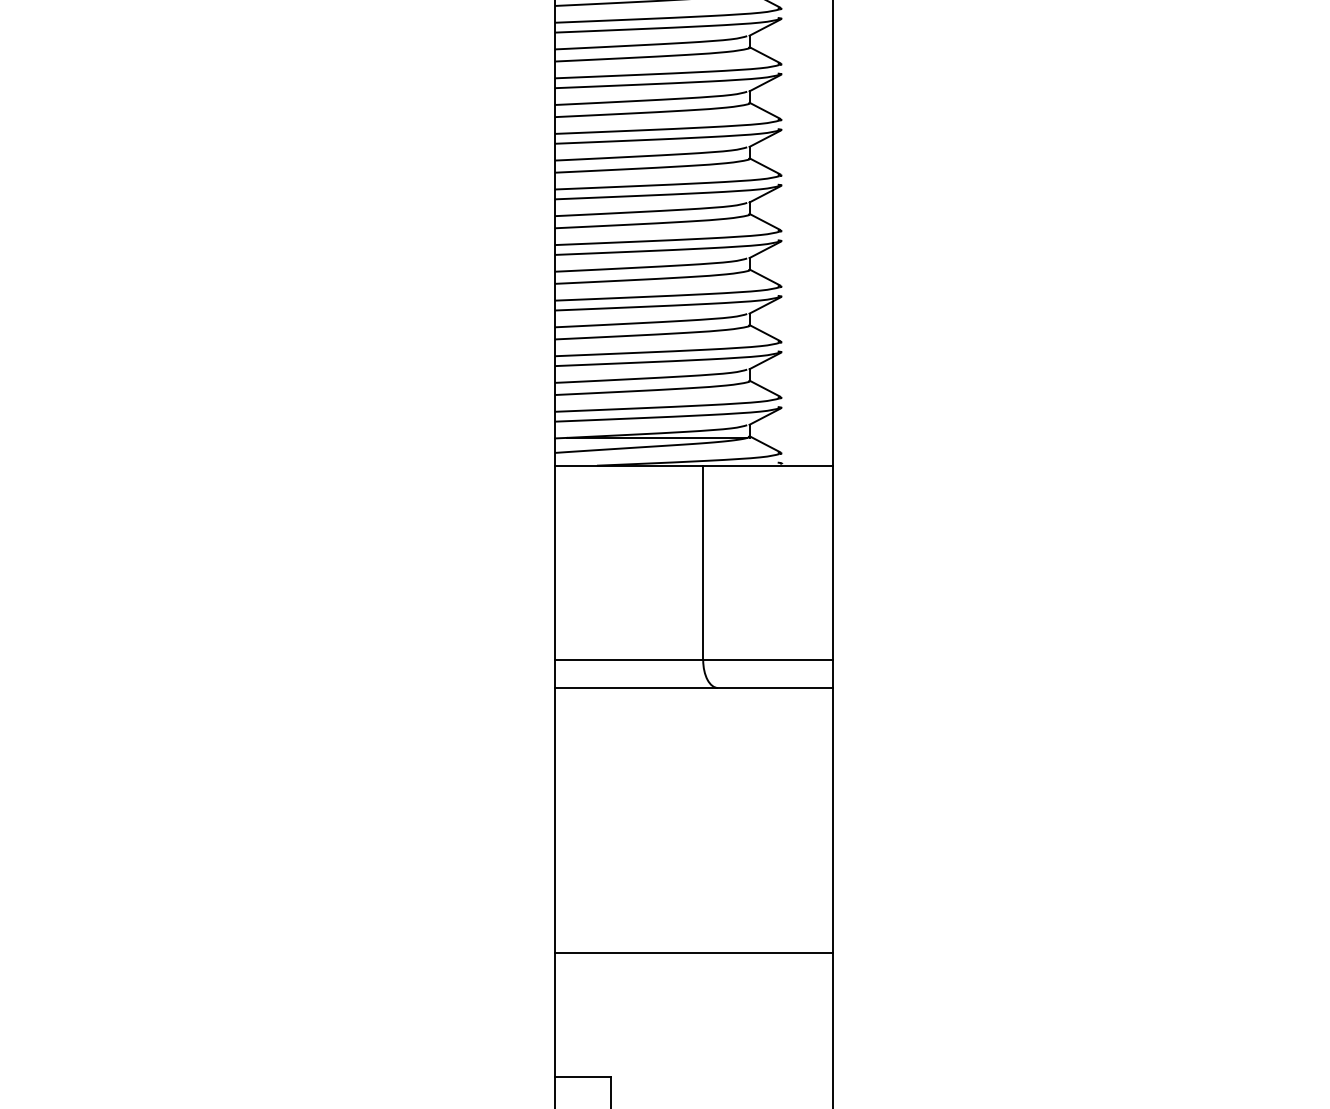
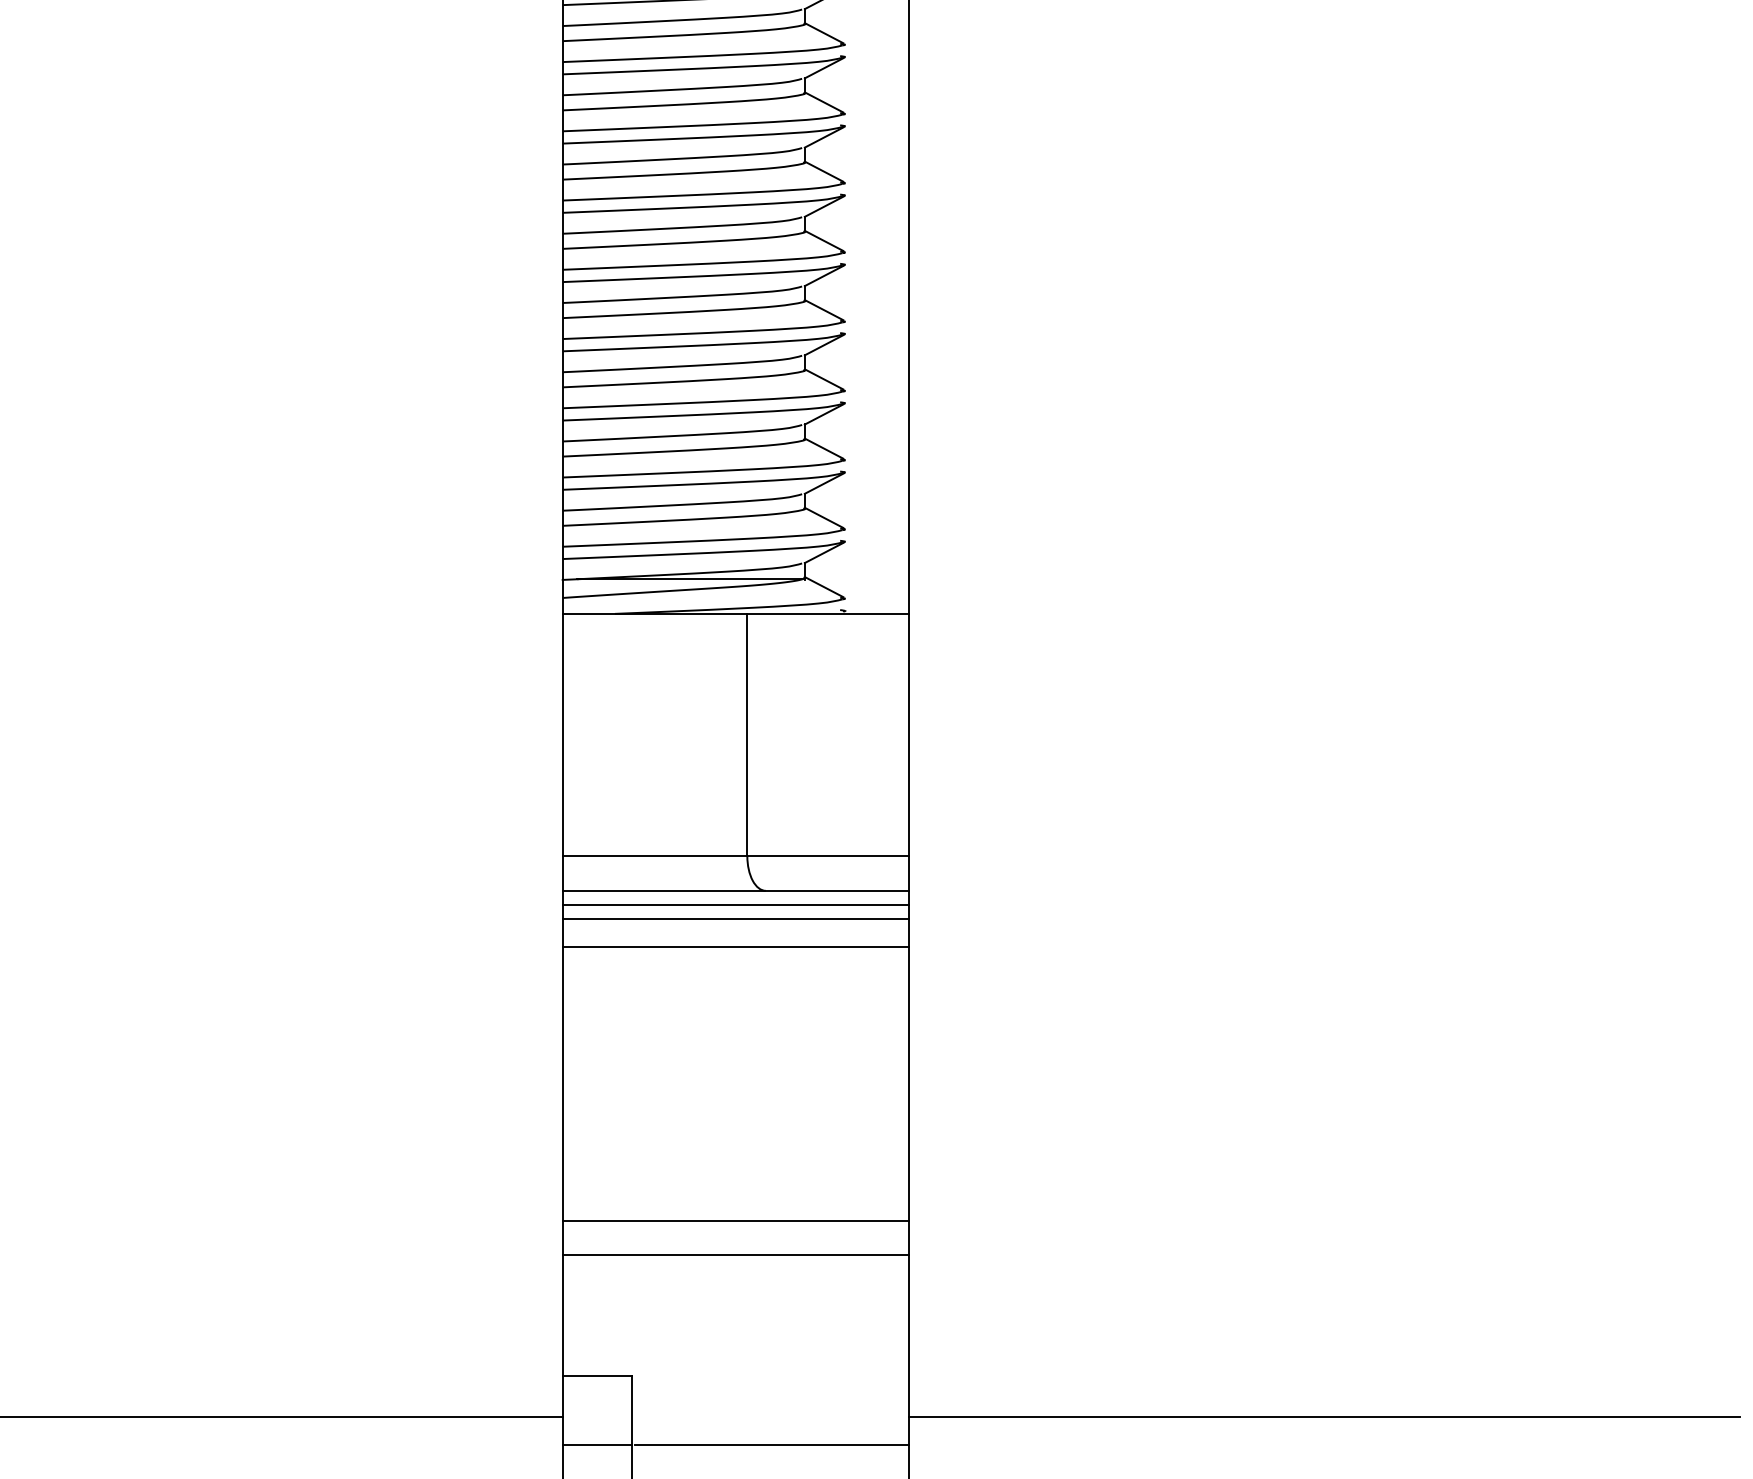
line: (693, 698) -> (735, 904), added
line: (693, 710) -> (735, 918), added
line: (693, 732) -> (735, 946), added
line: (693, 980) -> (735, 1255), added

